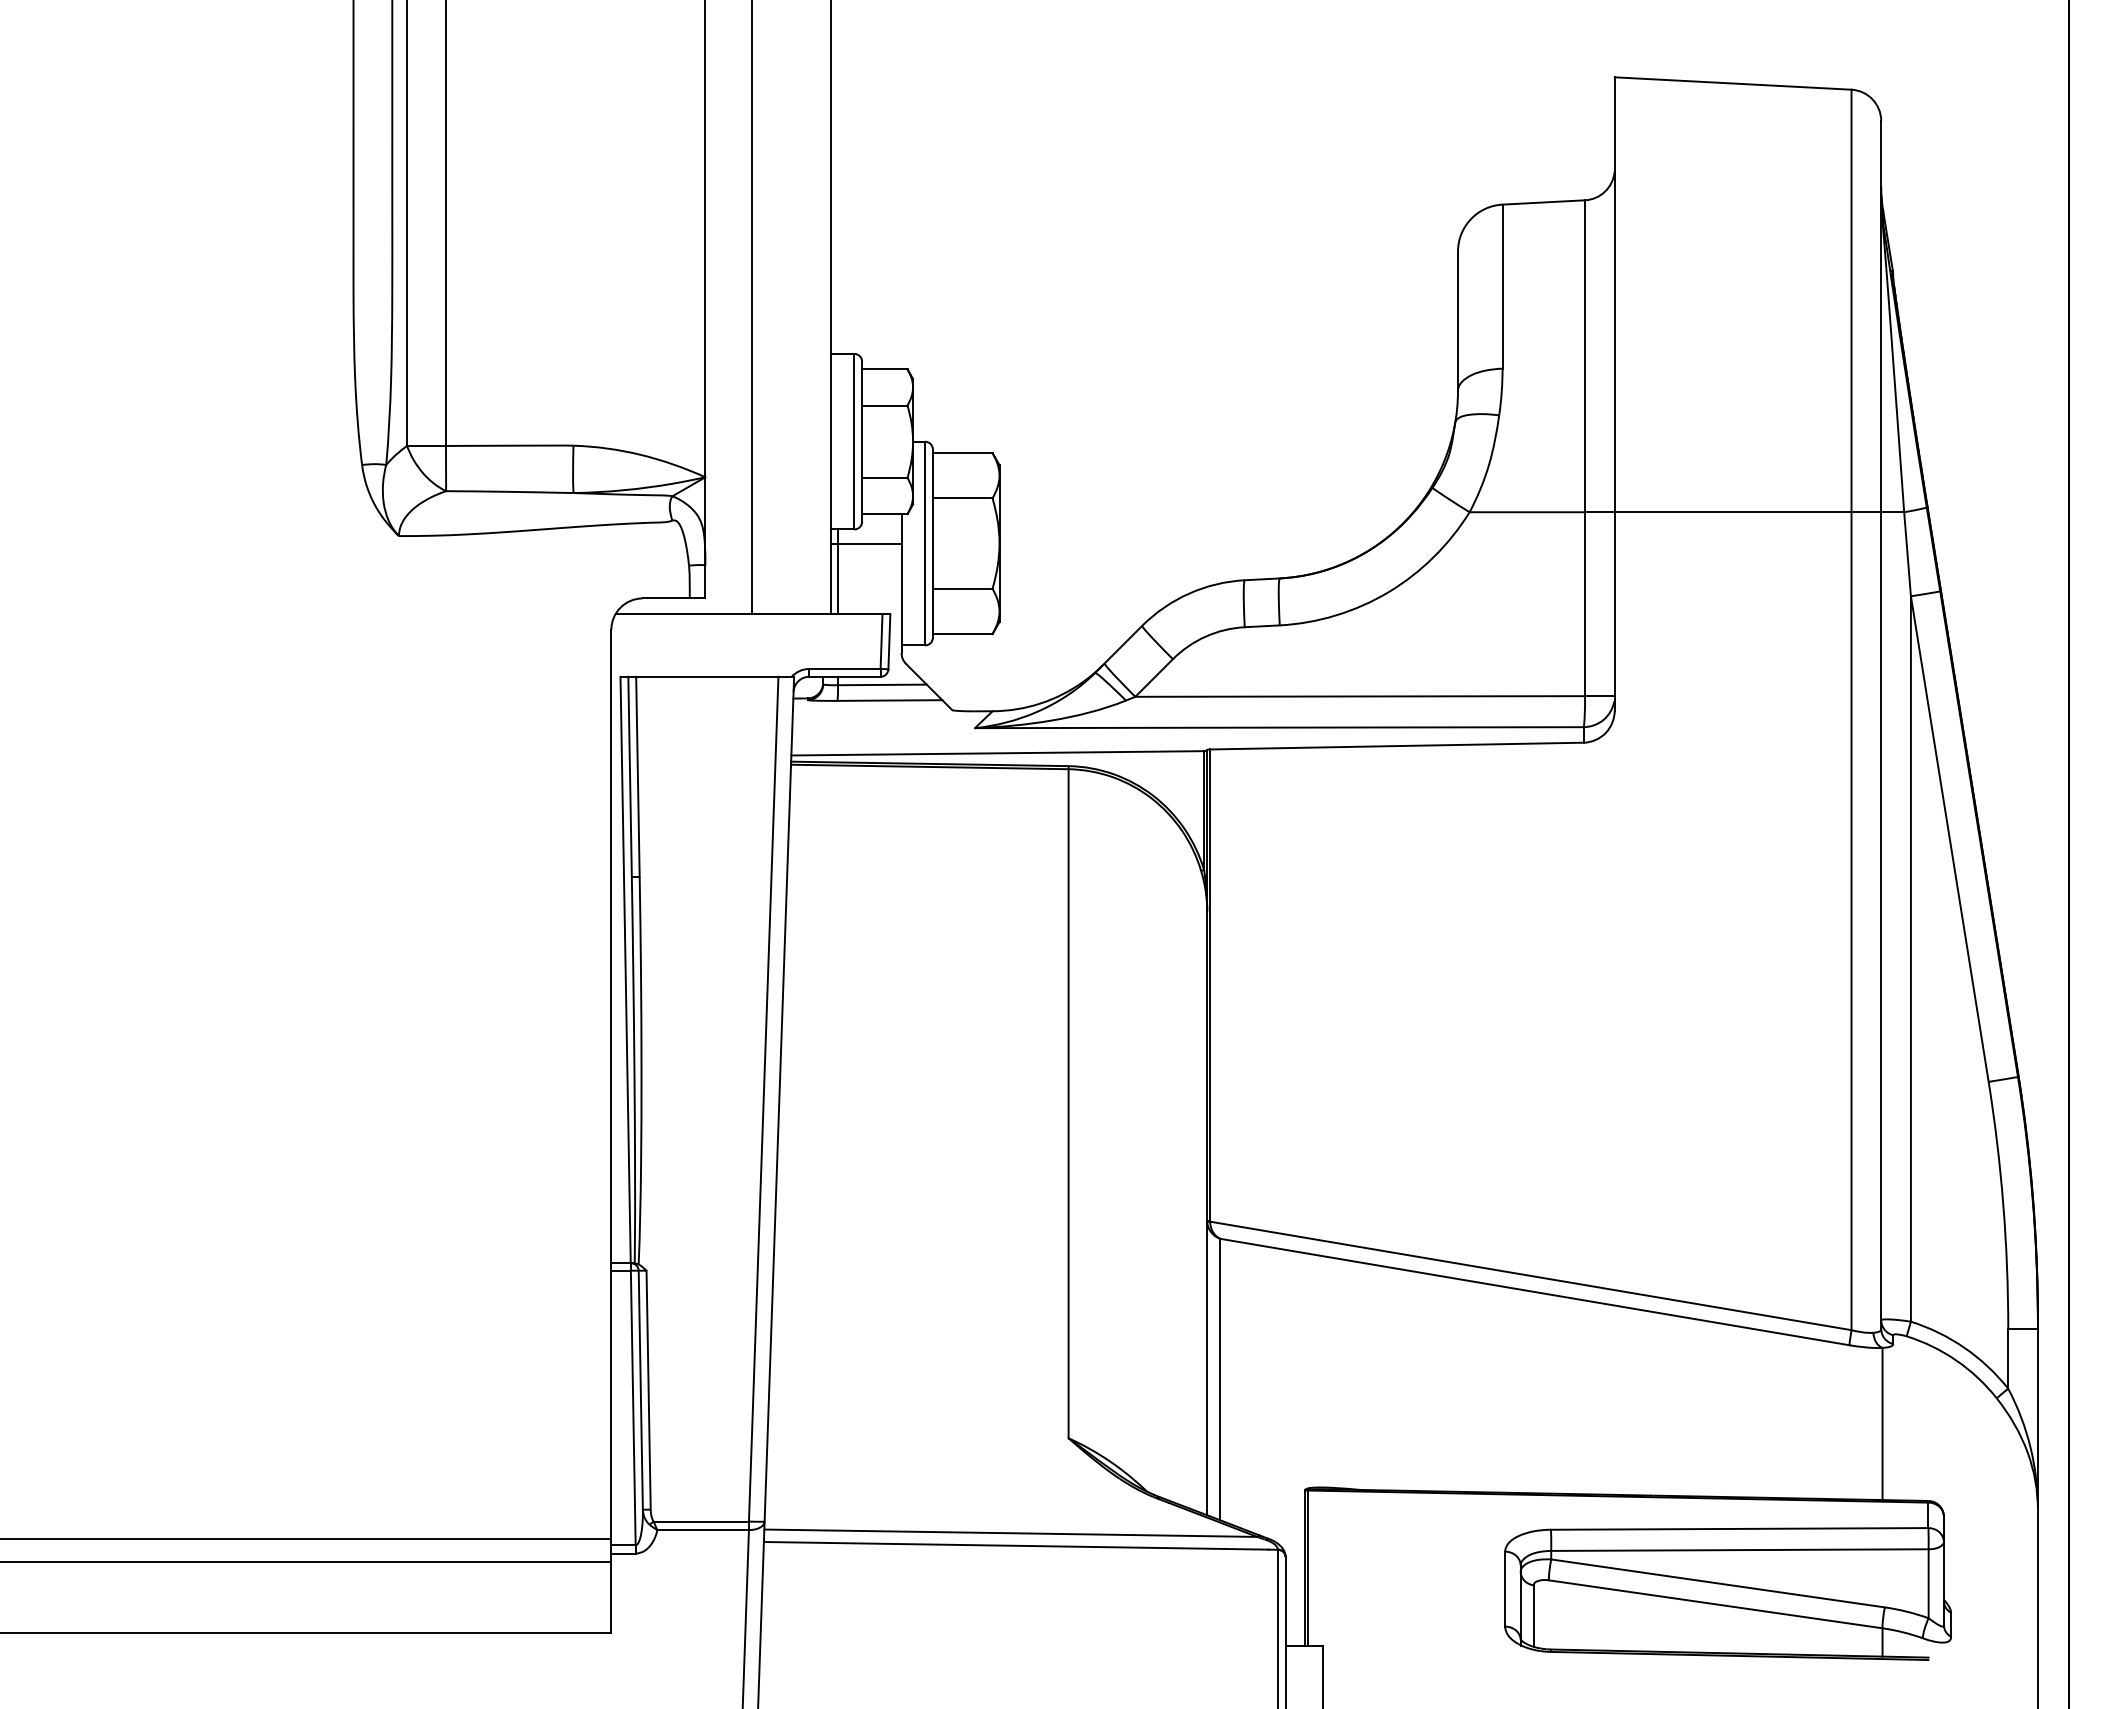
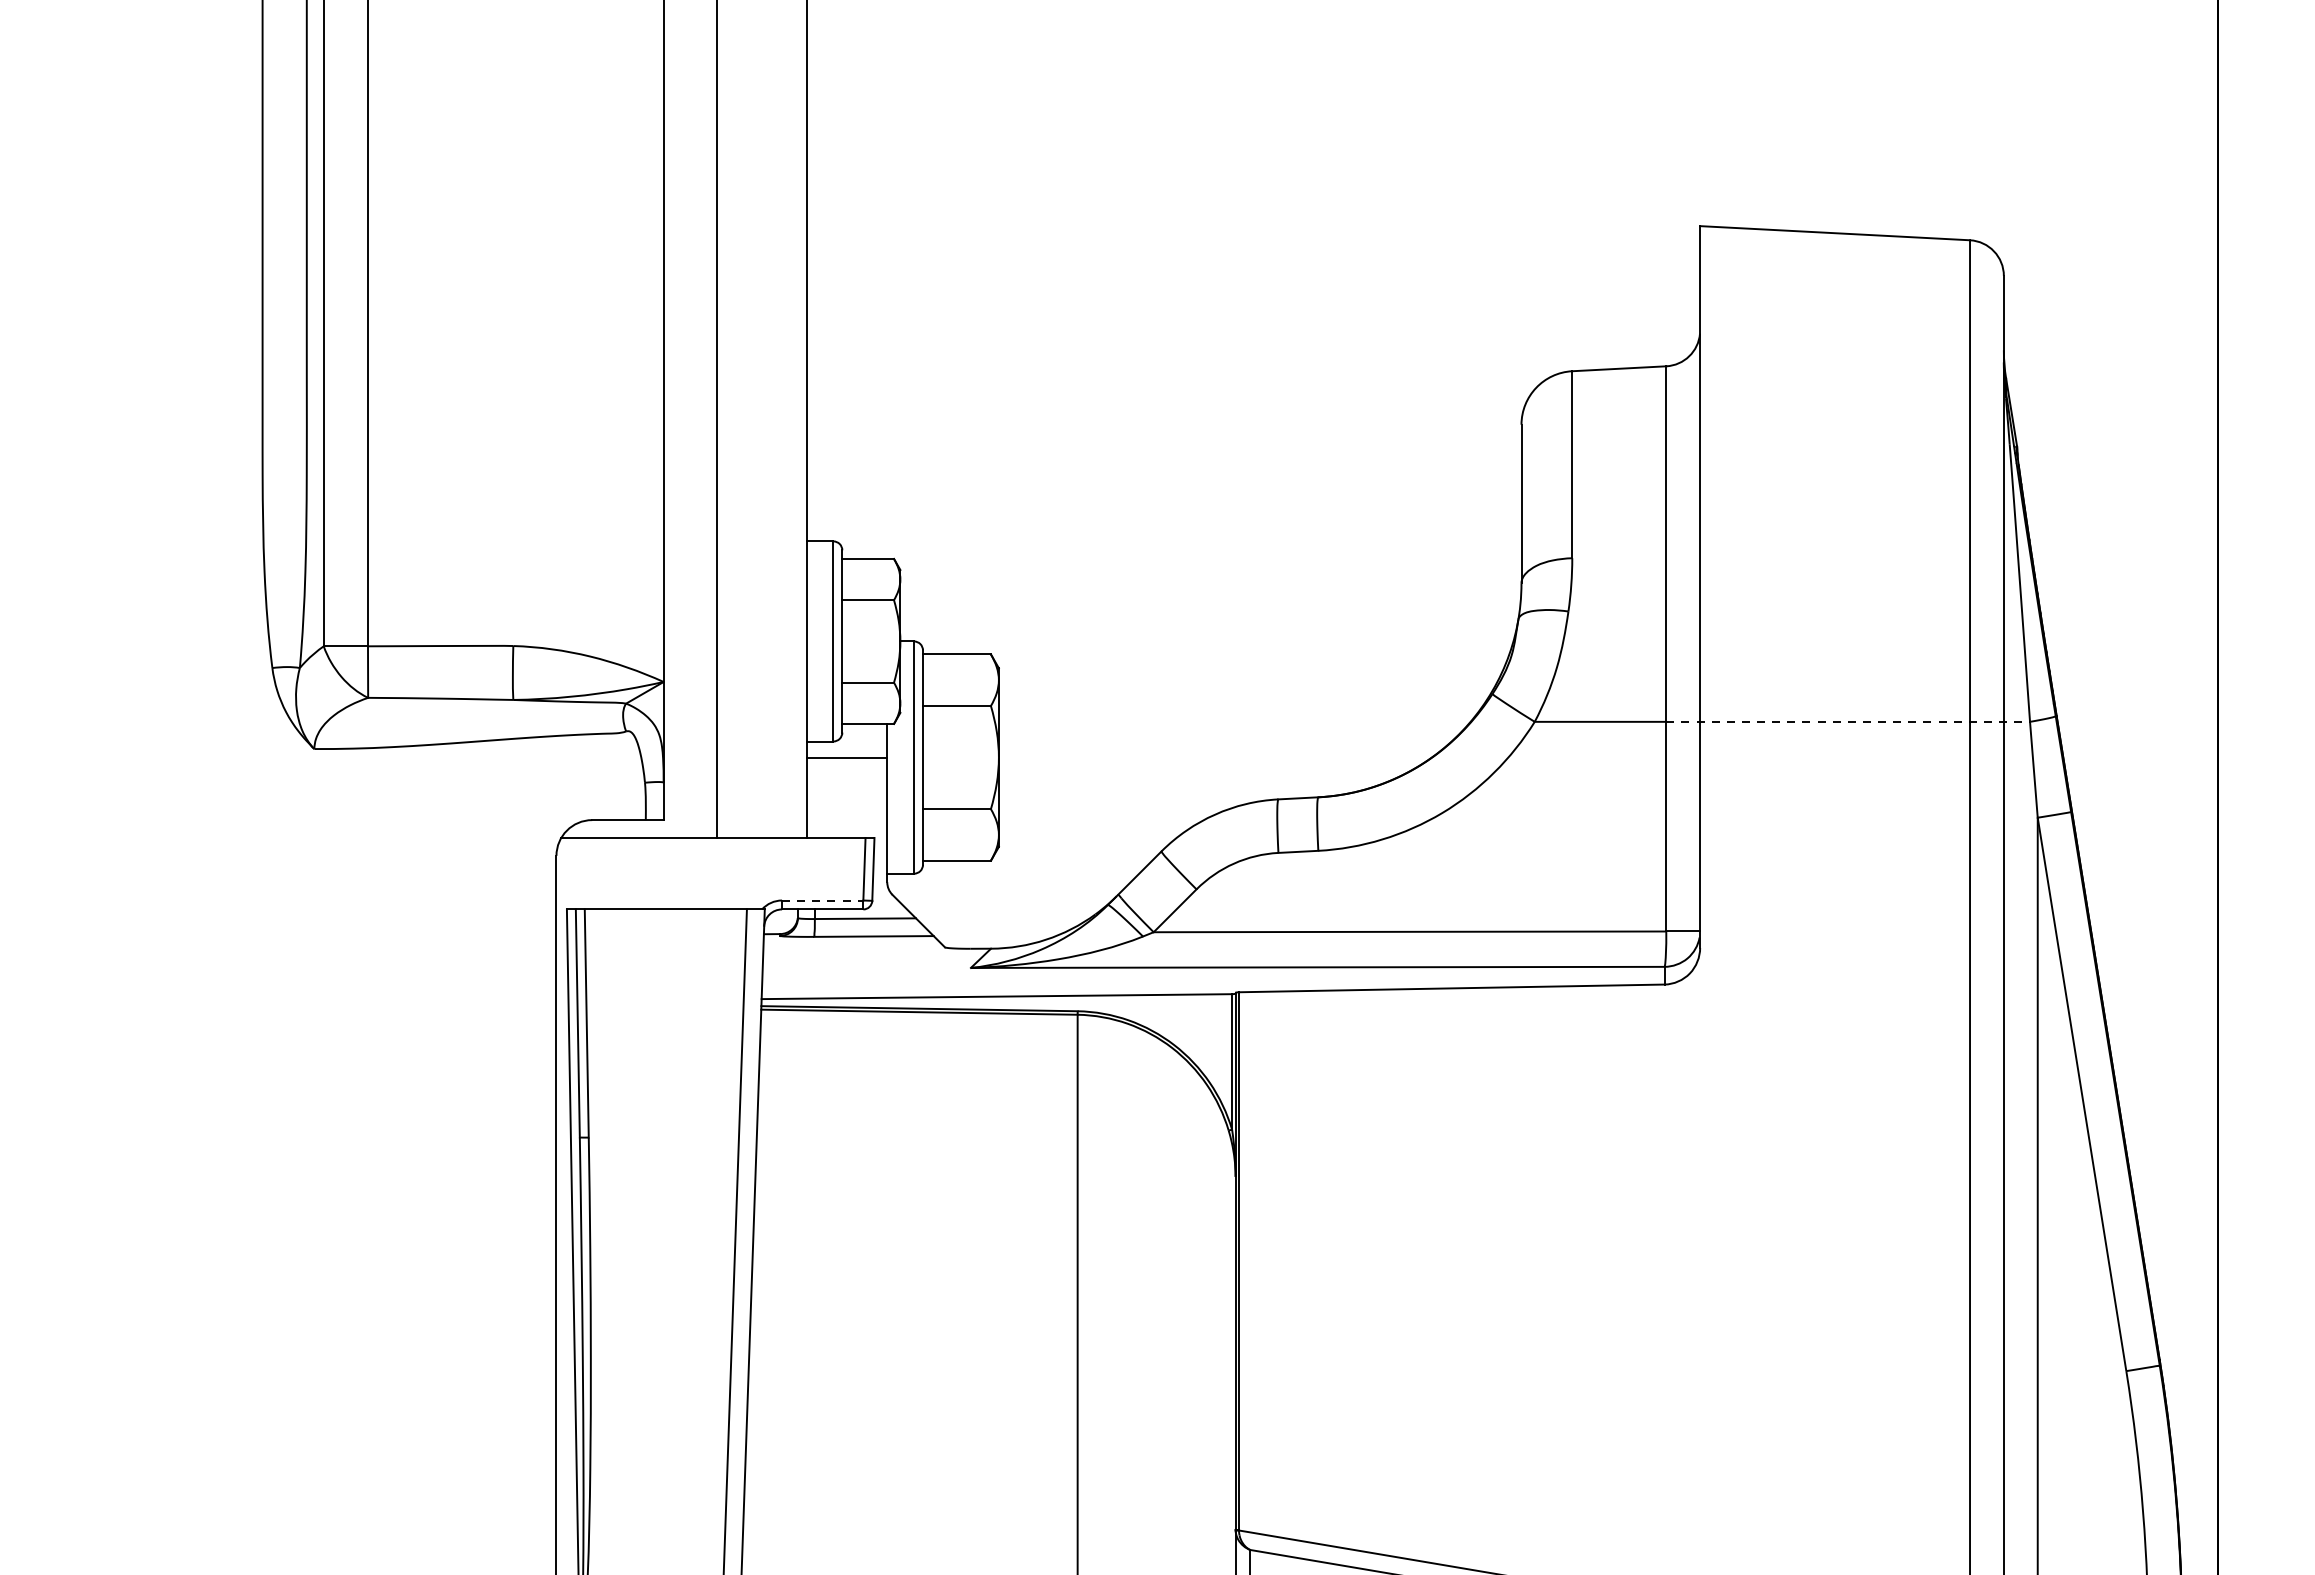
line: (1744, 512) -> (1848, 722), solid -> dashed
line: (838, 571) -> (815, 789), removed
line: (844, 668) -> (822, 899), solid -> dashed

